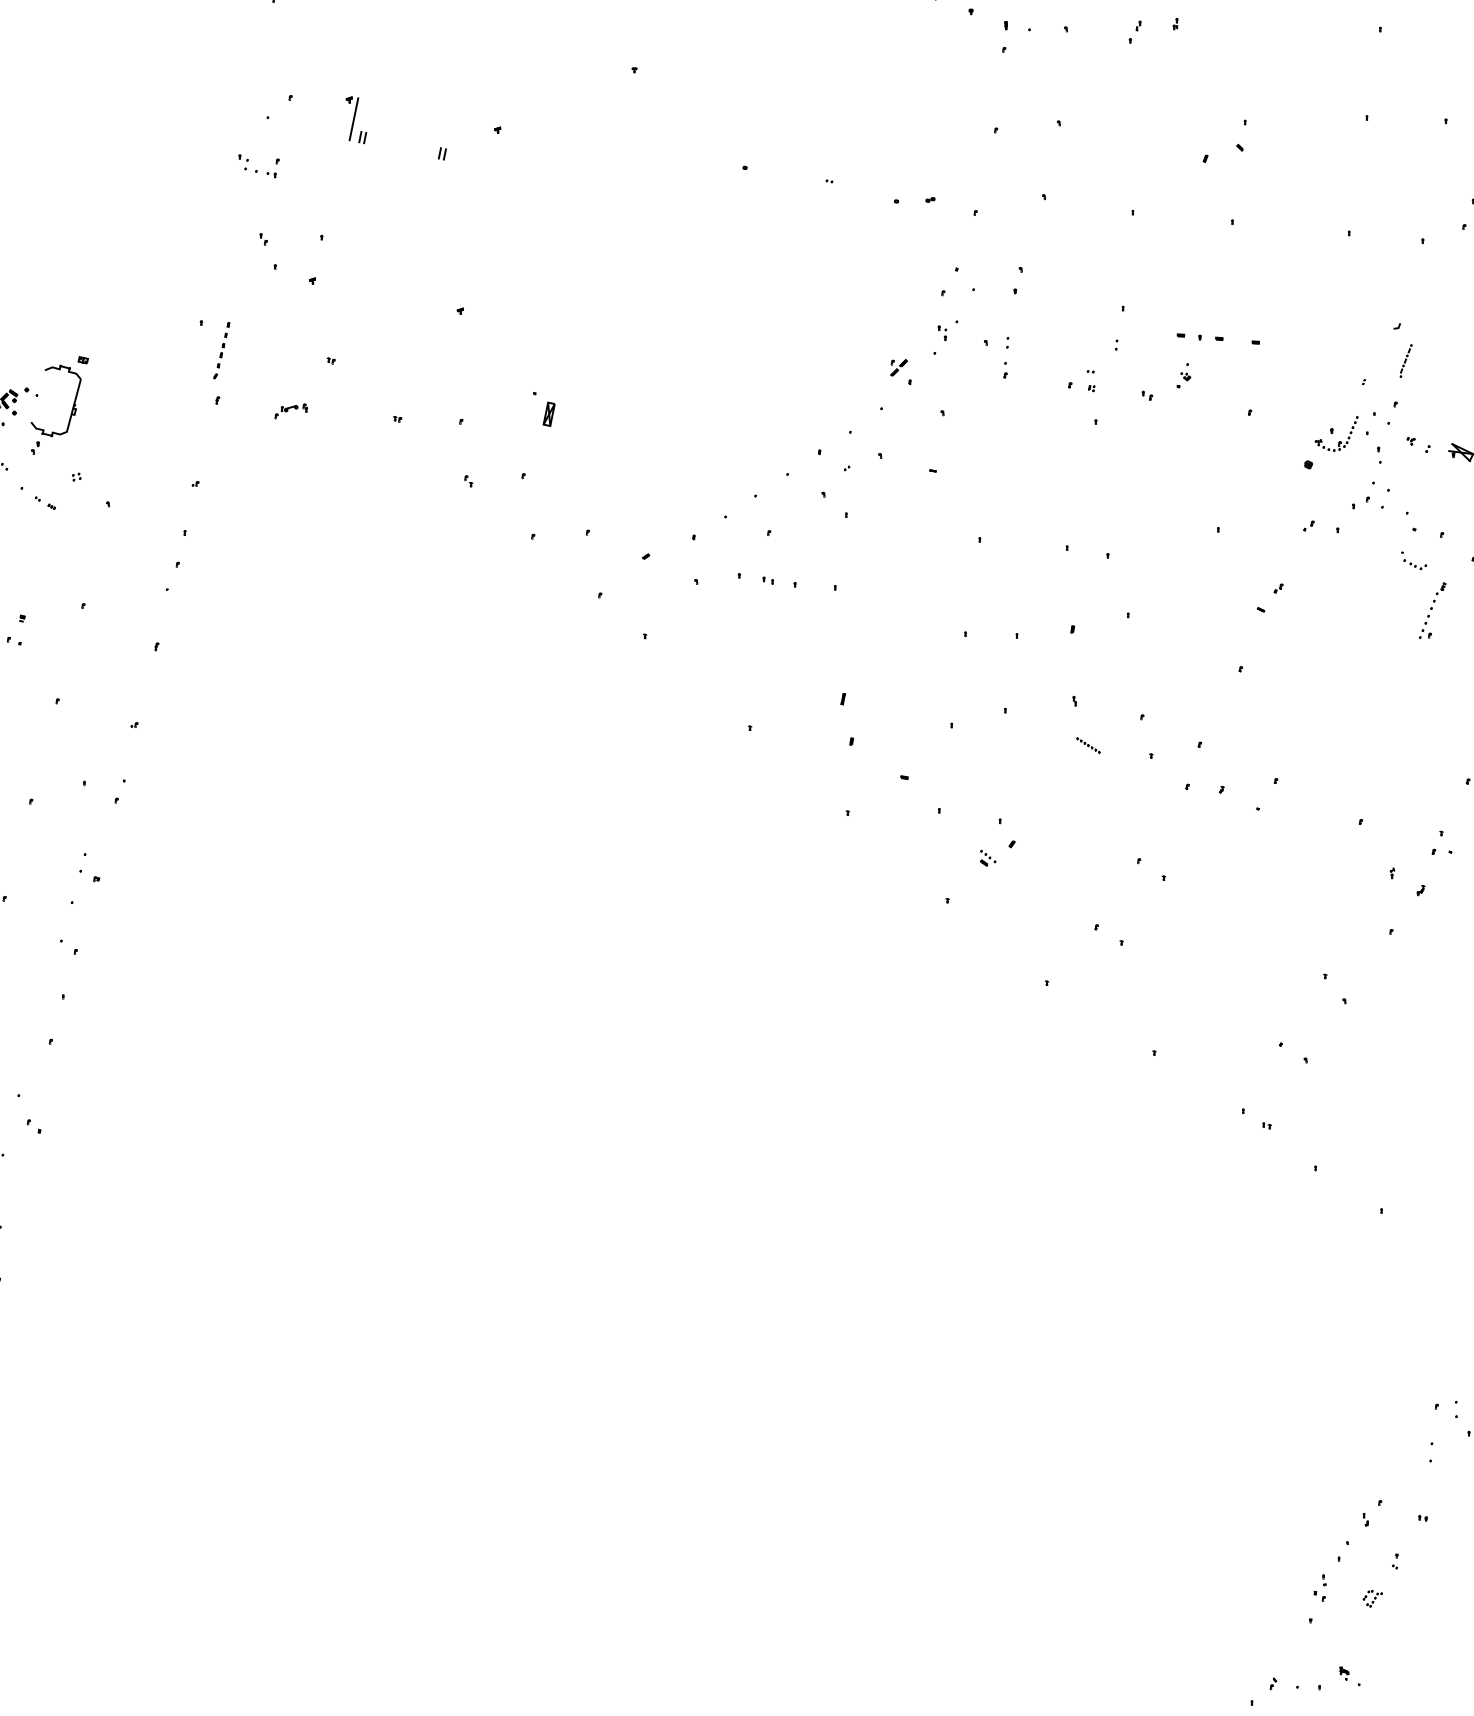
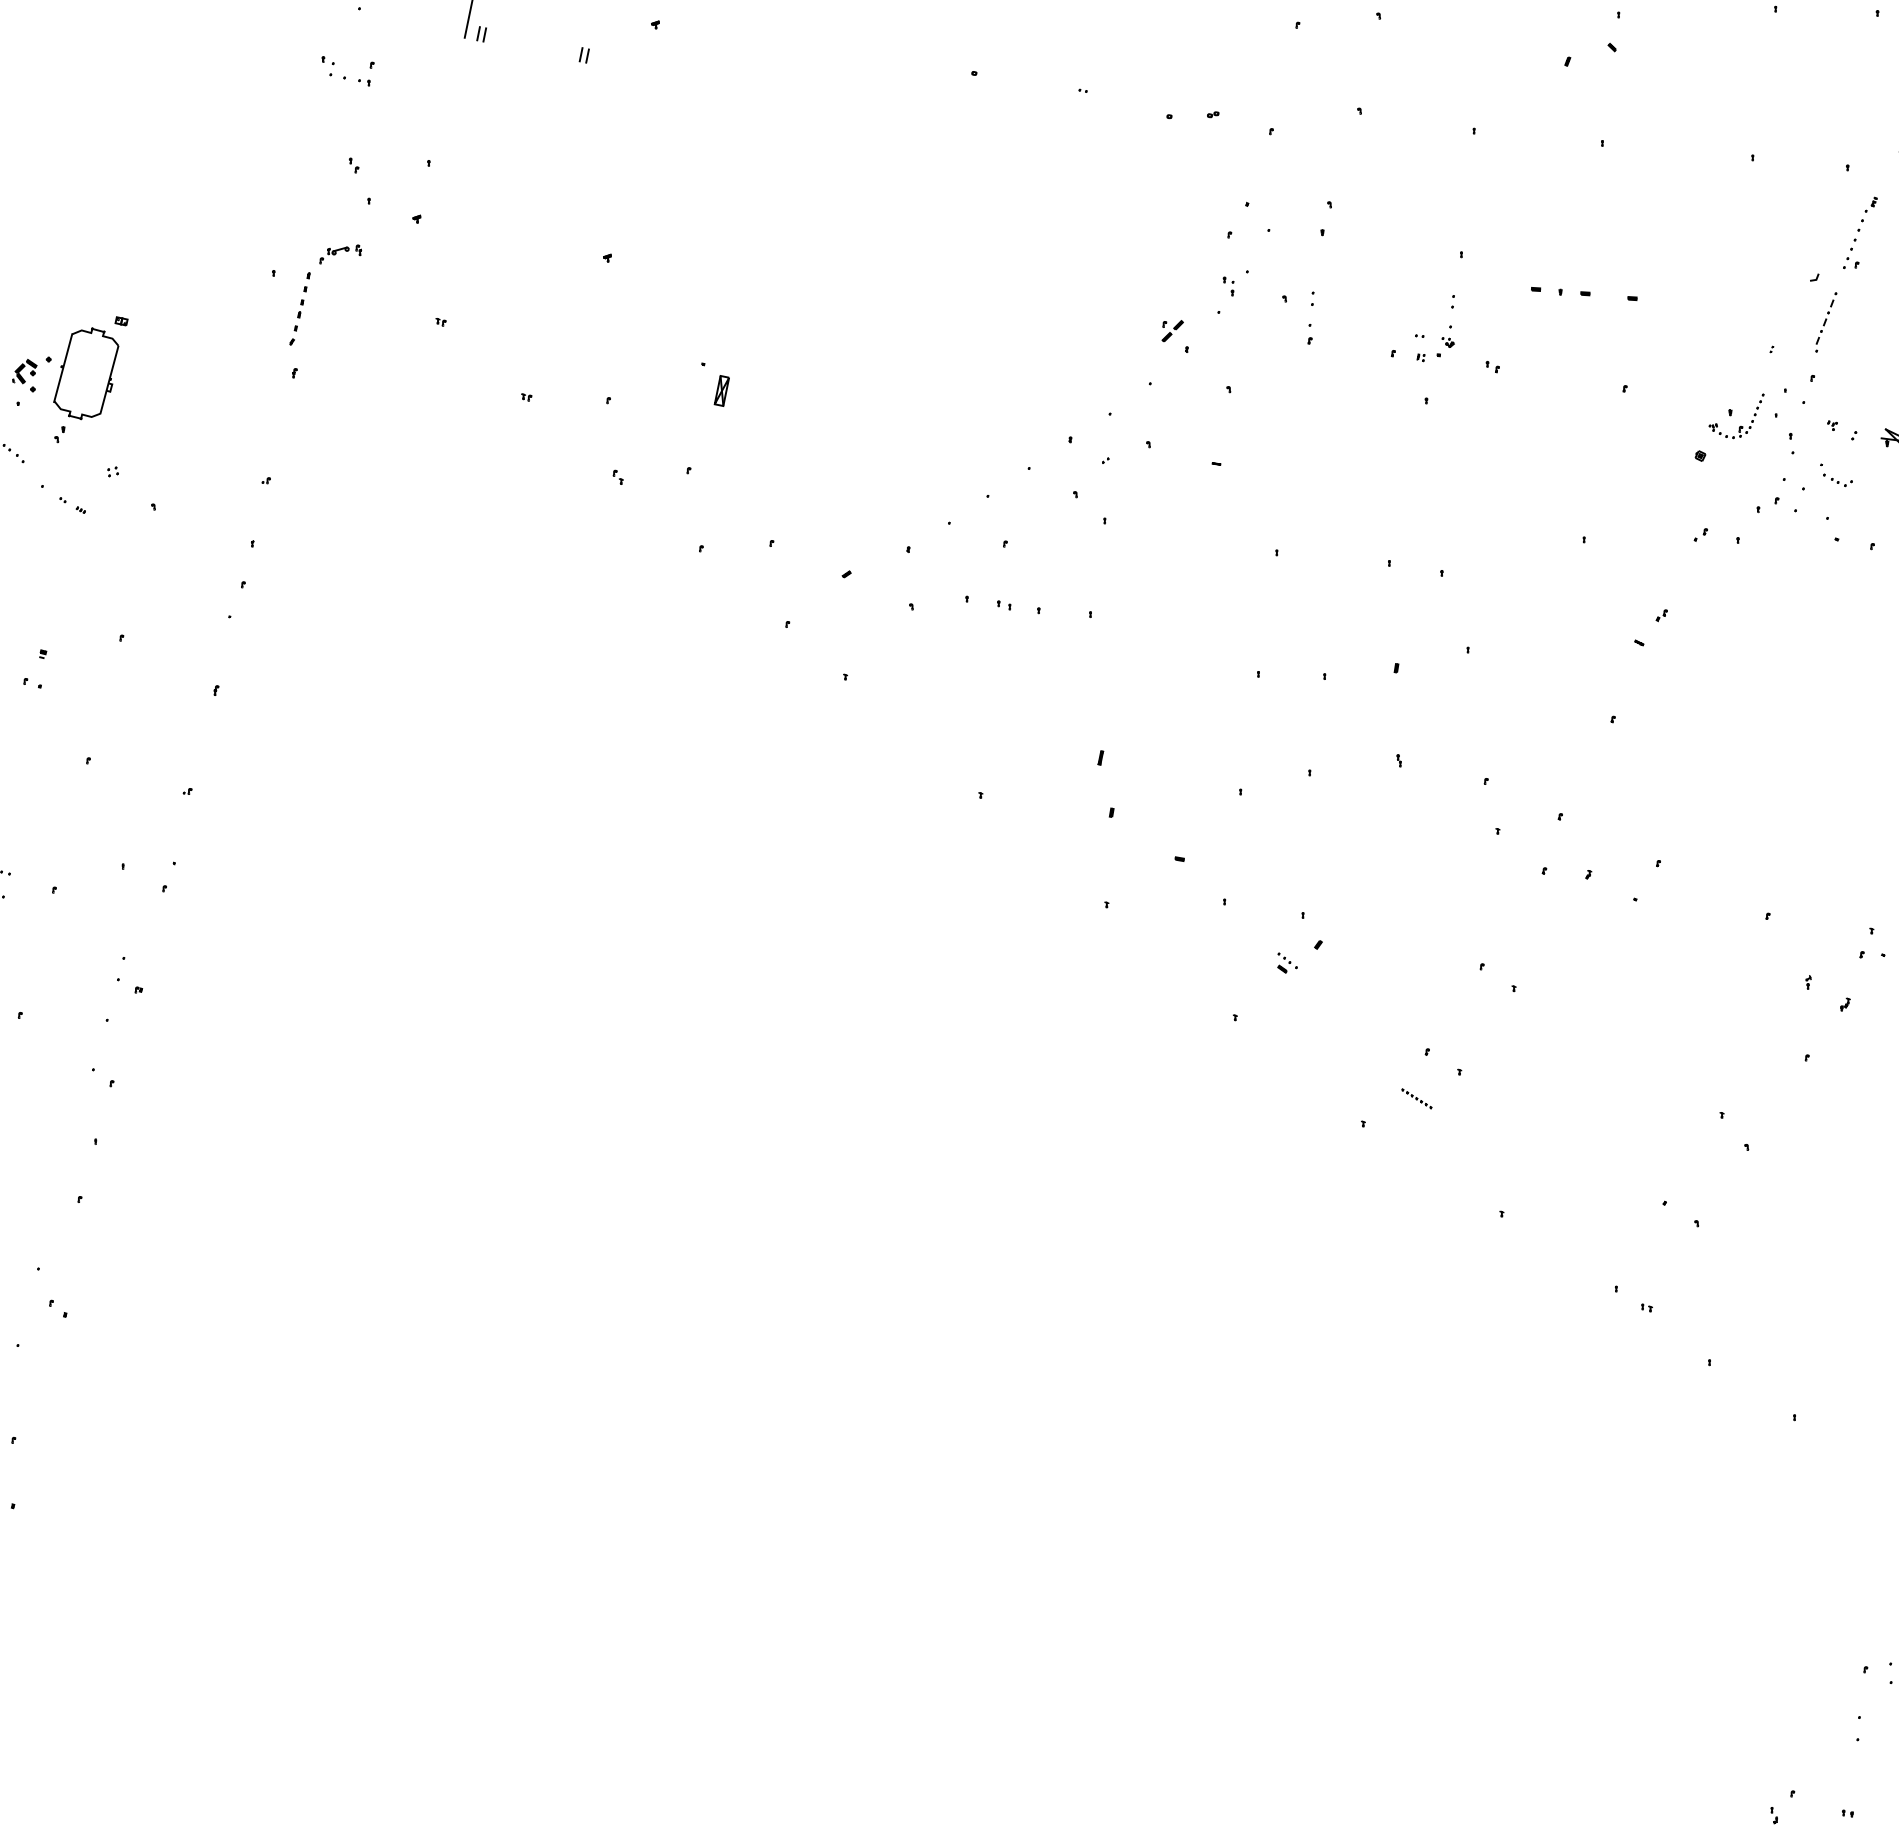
part: (1405, 360) -> (1825, 321), size x1.43
part: (1183, 375) -> (1445, 340), moved
line: (37, 396) -> (62, 368), added
part: (290, 411) -> (339, 254), moved
part: (1414, 560) -> (1836, 474), moved
part: (1432, 610) -> (1860, 232), moved
part: (1088, 745) -> (1416, 1098), moved

